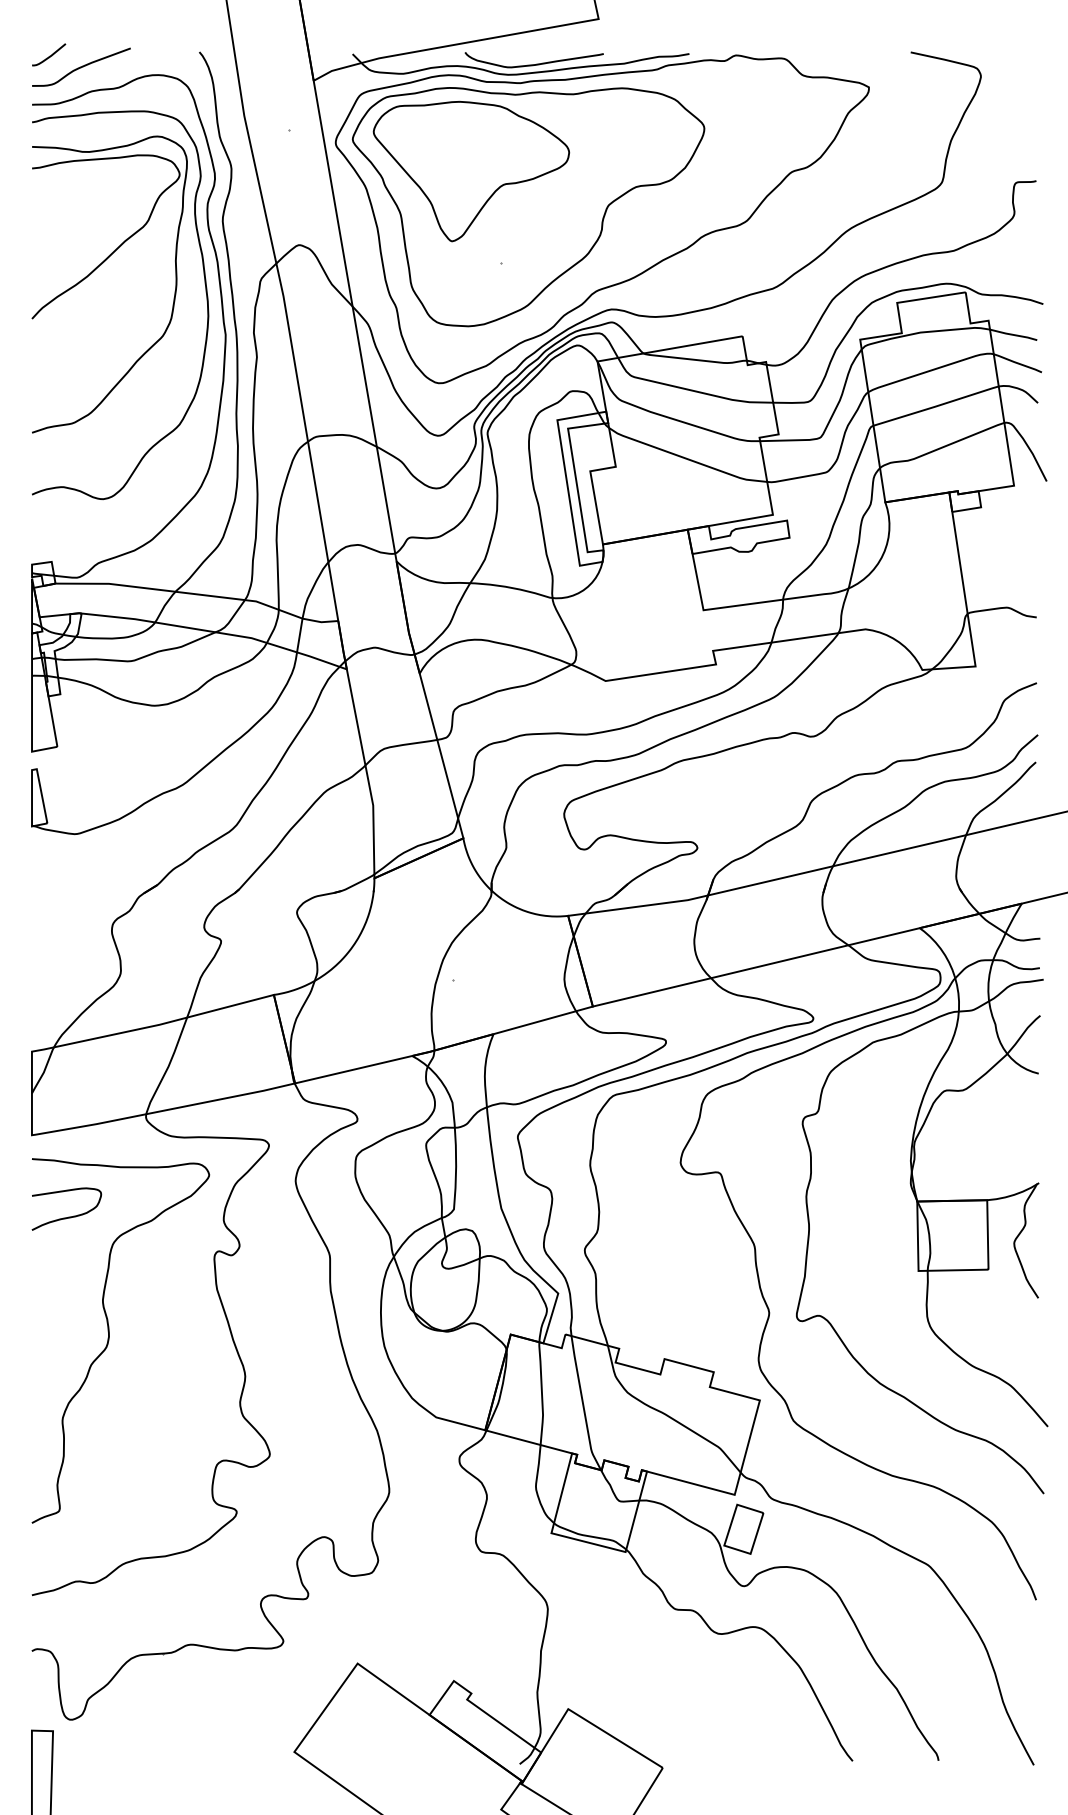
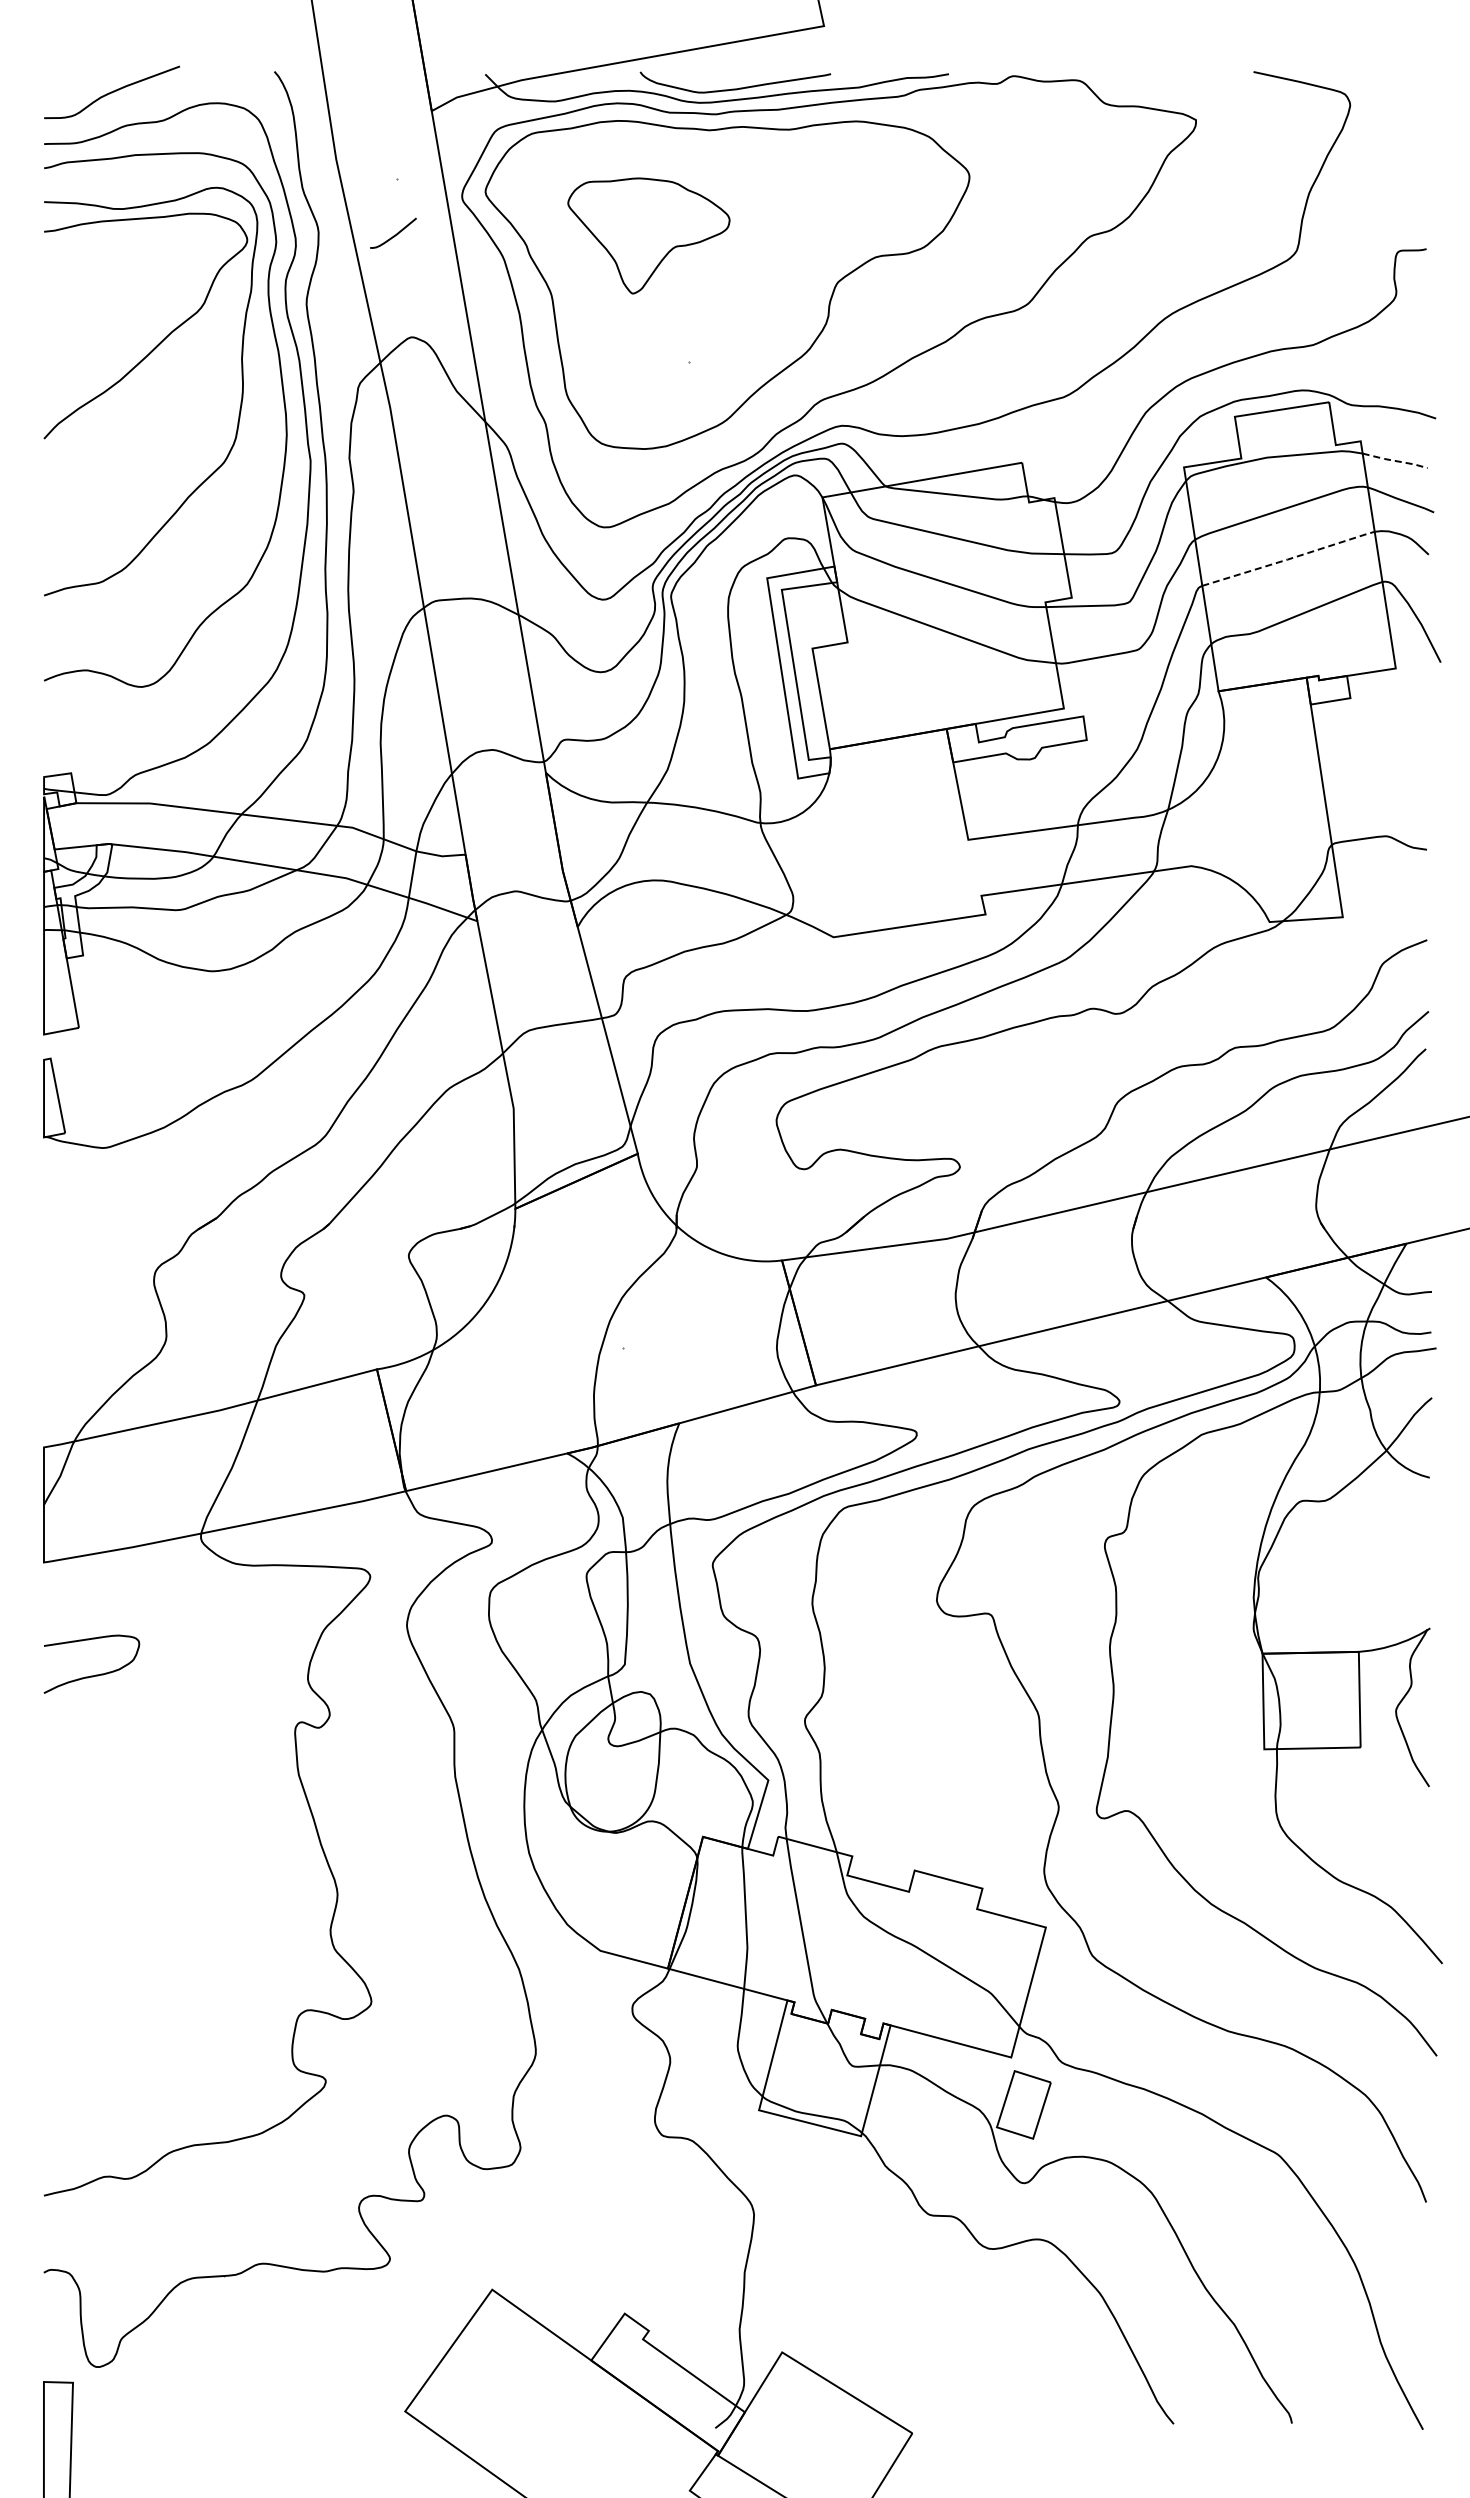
curve: (50, 55) -> (395, 234), moved
part: (471, 171) -> (648, 235), size x0.6
line: (1013, 334) -> (1395, 460), solid -> dashed
line: (936, 406) -> (1289, 559), solid -> dashed
curve: (109, 1340) -> (150, 1844), removed

